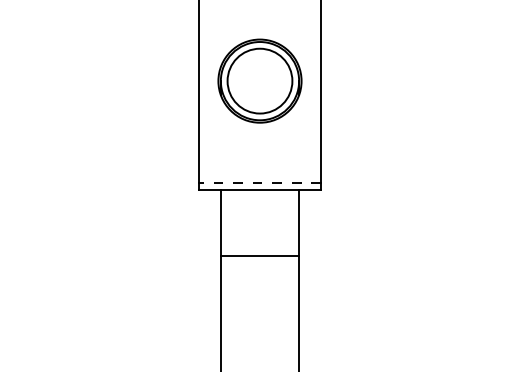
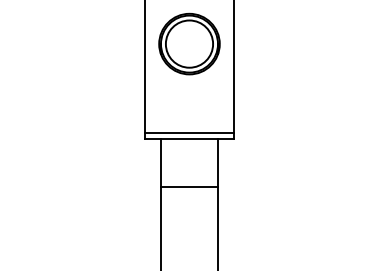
part: (260, 80) -> (189, 43), moved
line: (260, 183) -> (189, 133), dashed -> solid

